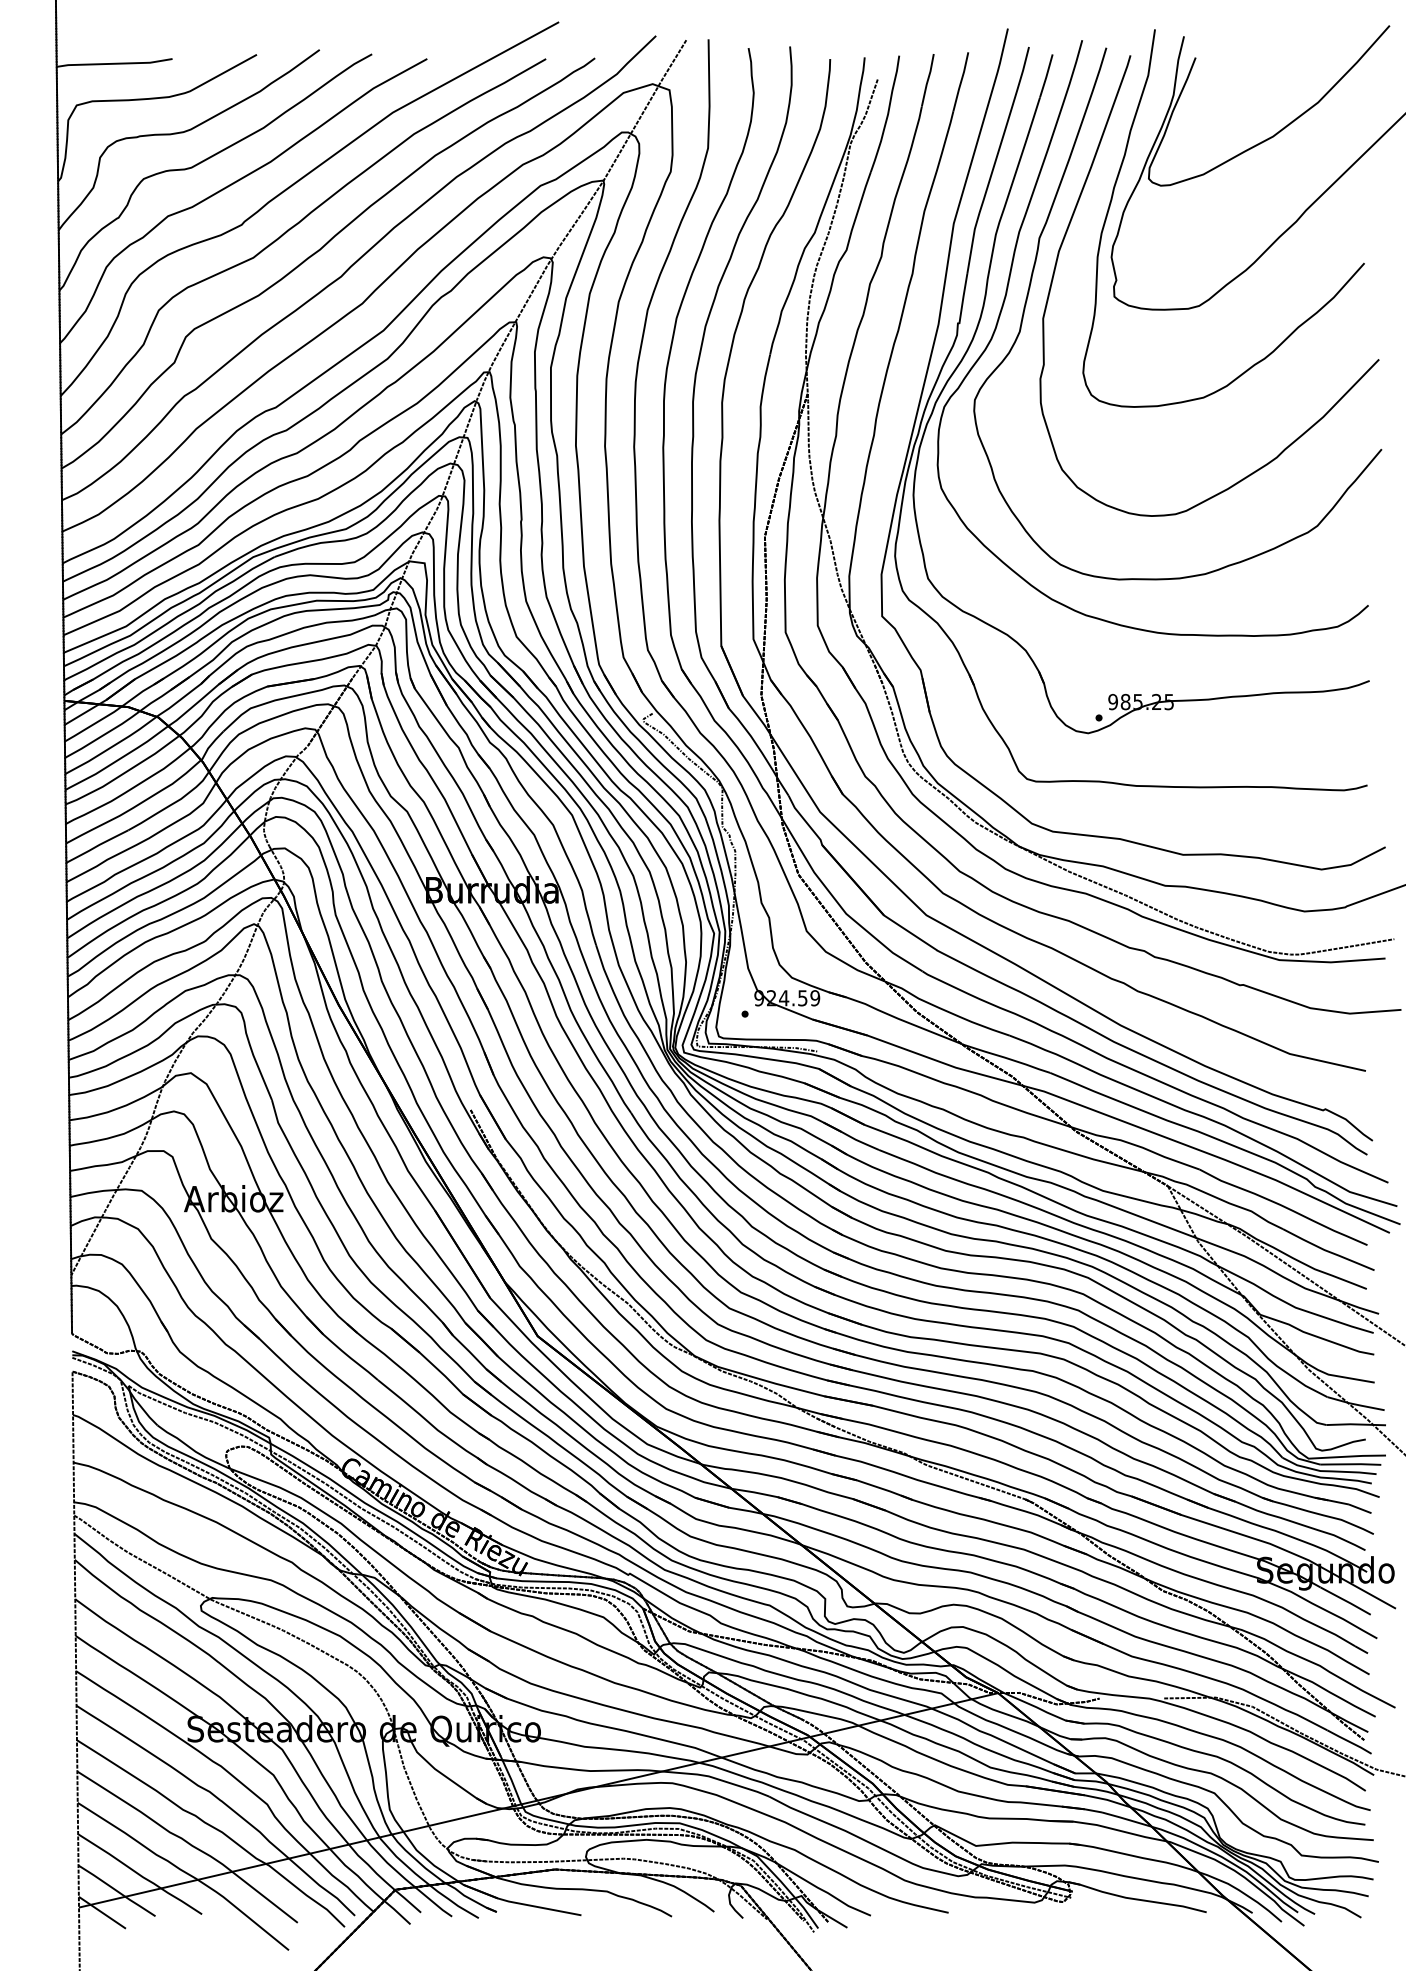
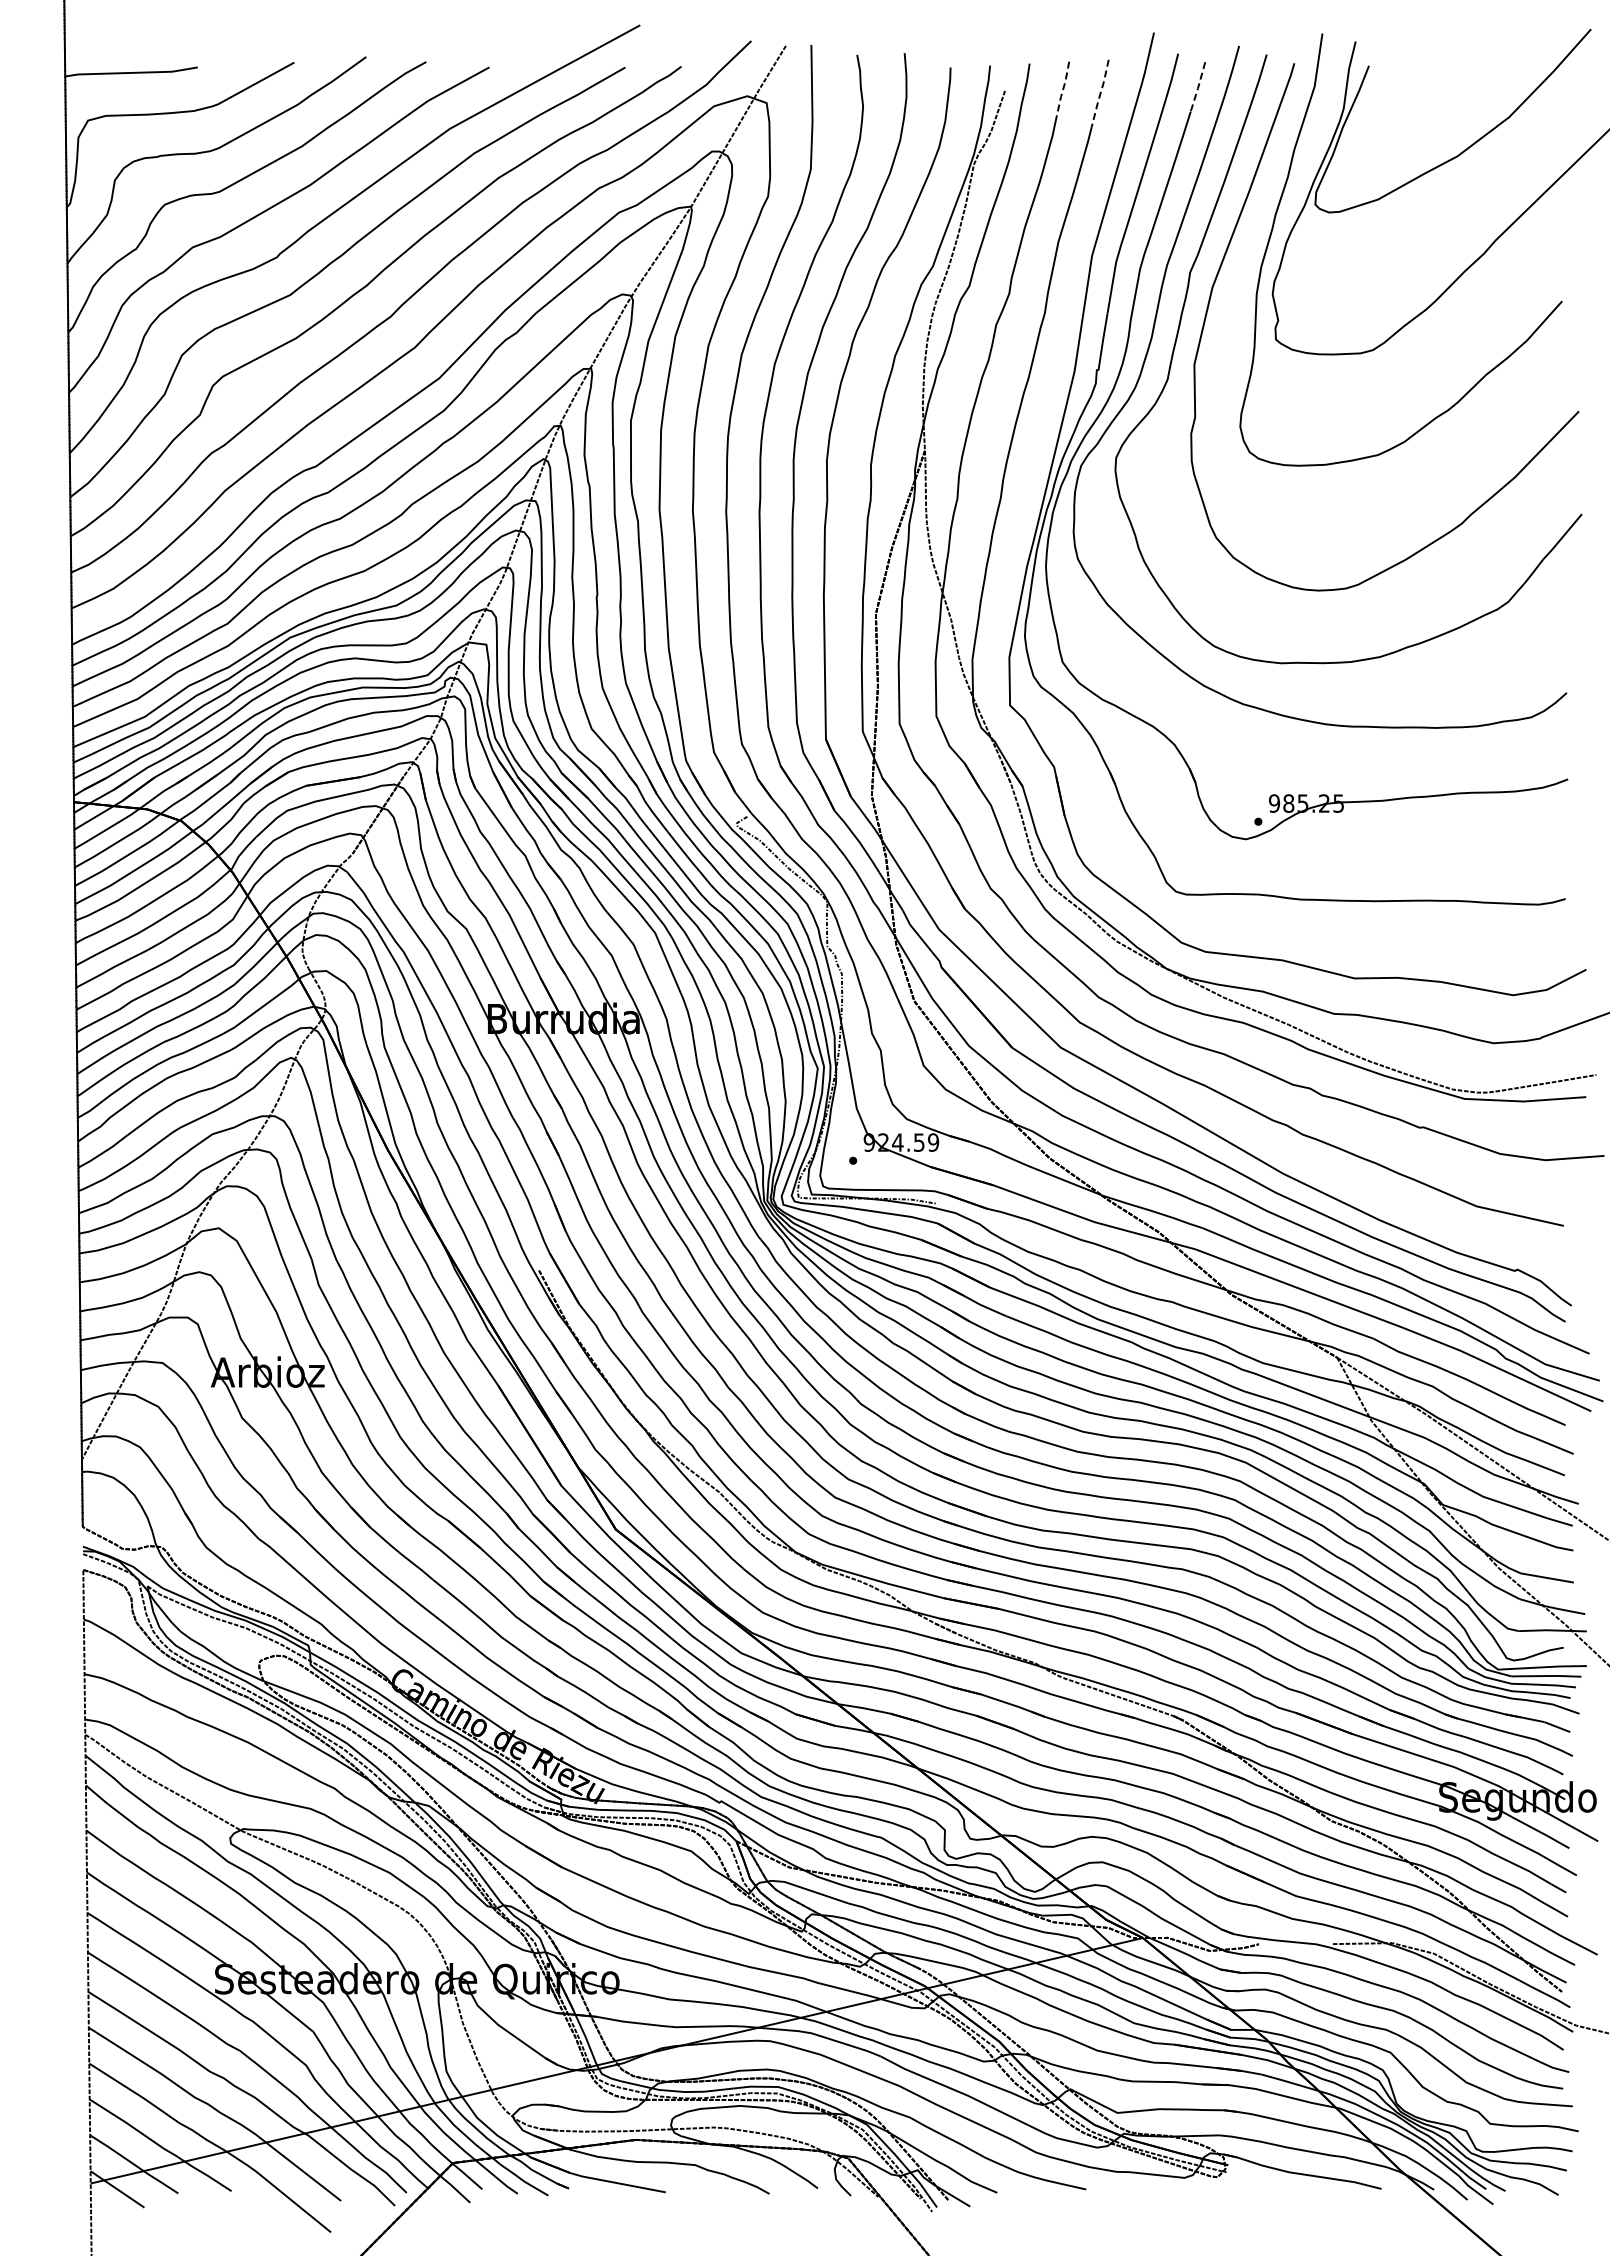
line: (1046, 76) -> (1198, 87), solid -> dashed
line: (927, 80) -> (1062, 91), solid -> dashed
line: (961, 81) -> (1100, 93), solid -> dashed

